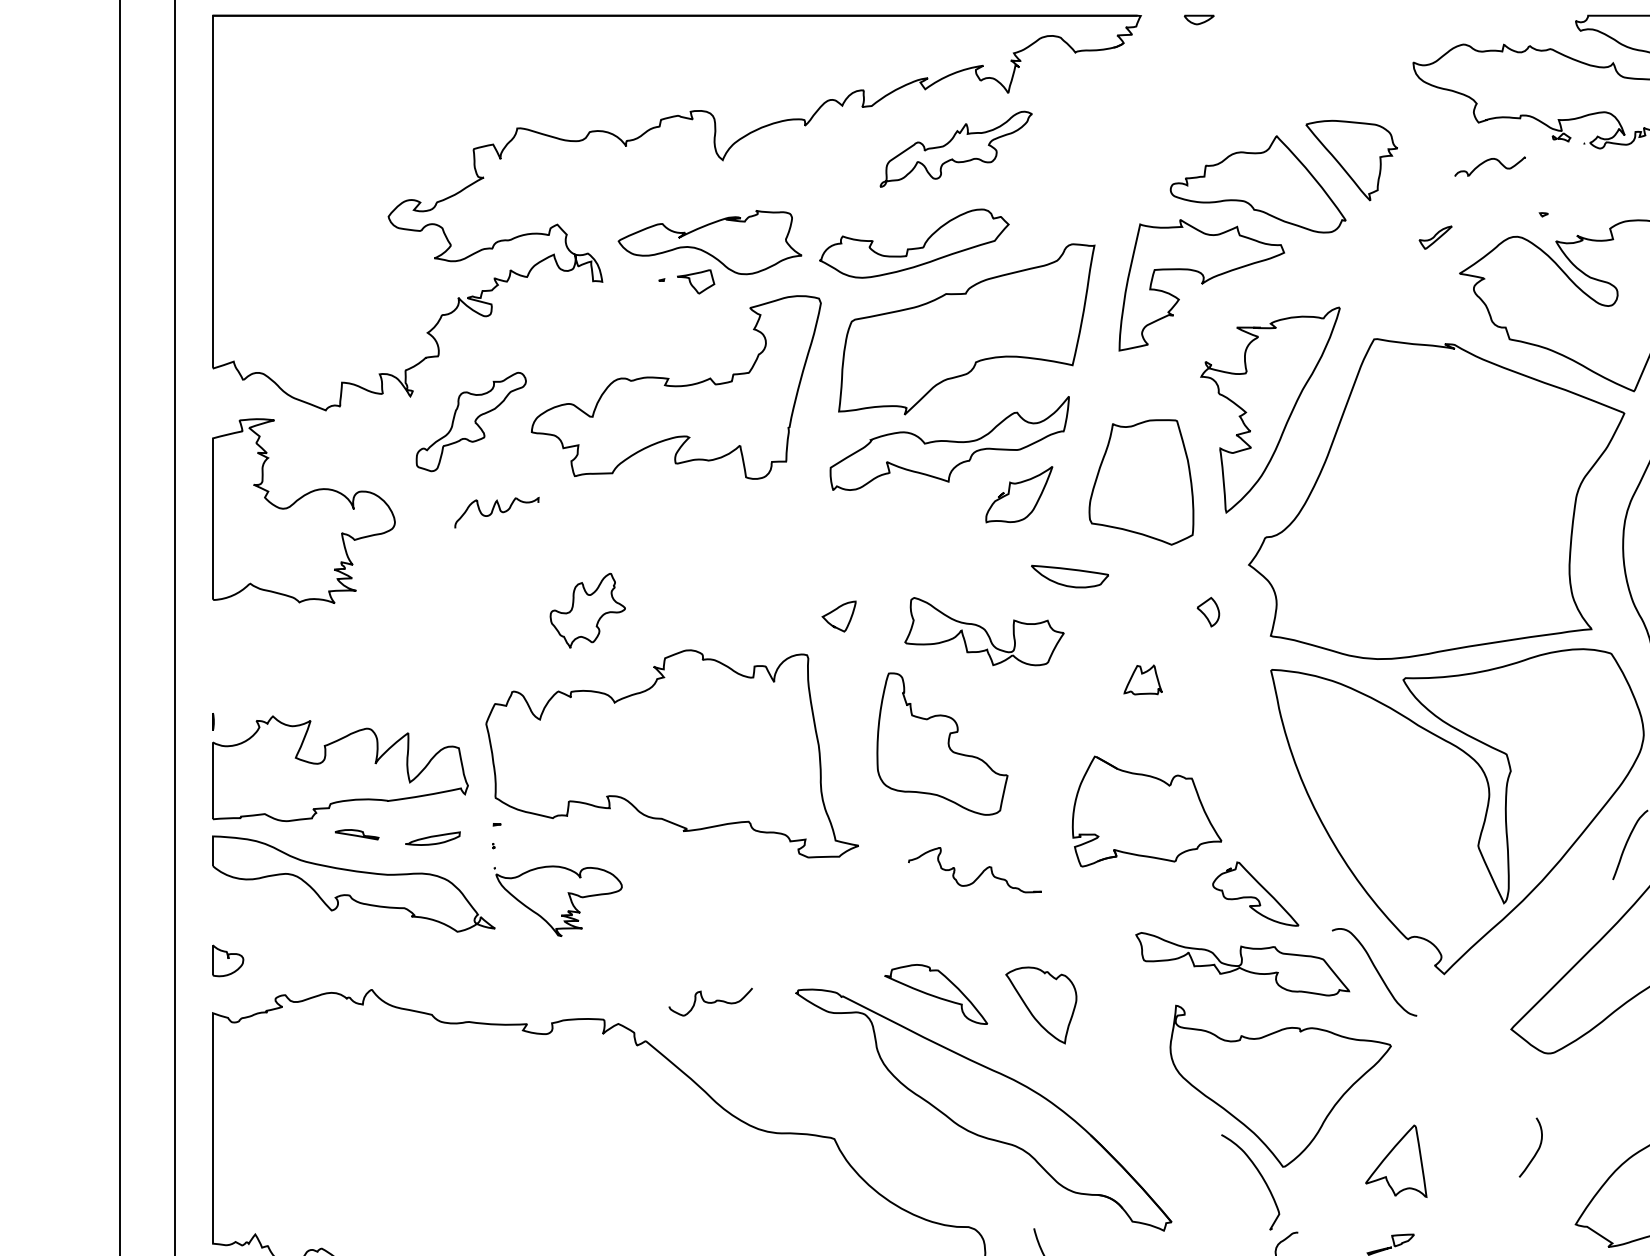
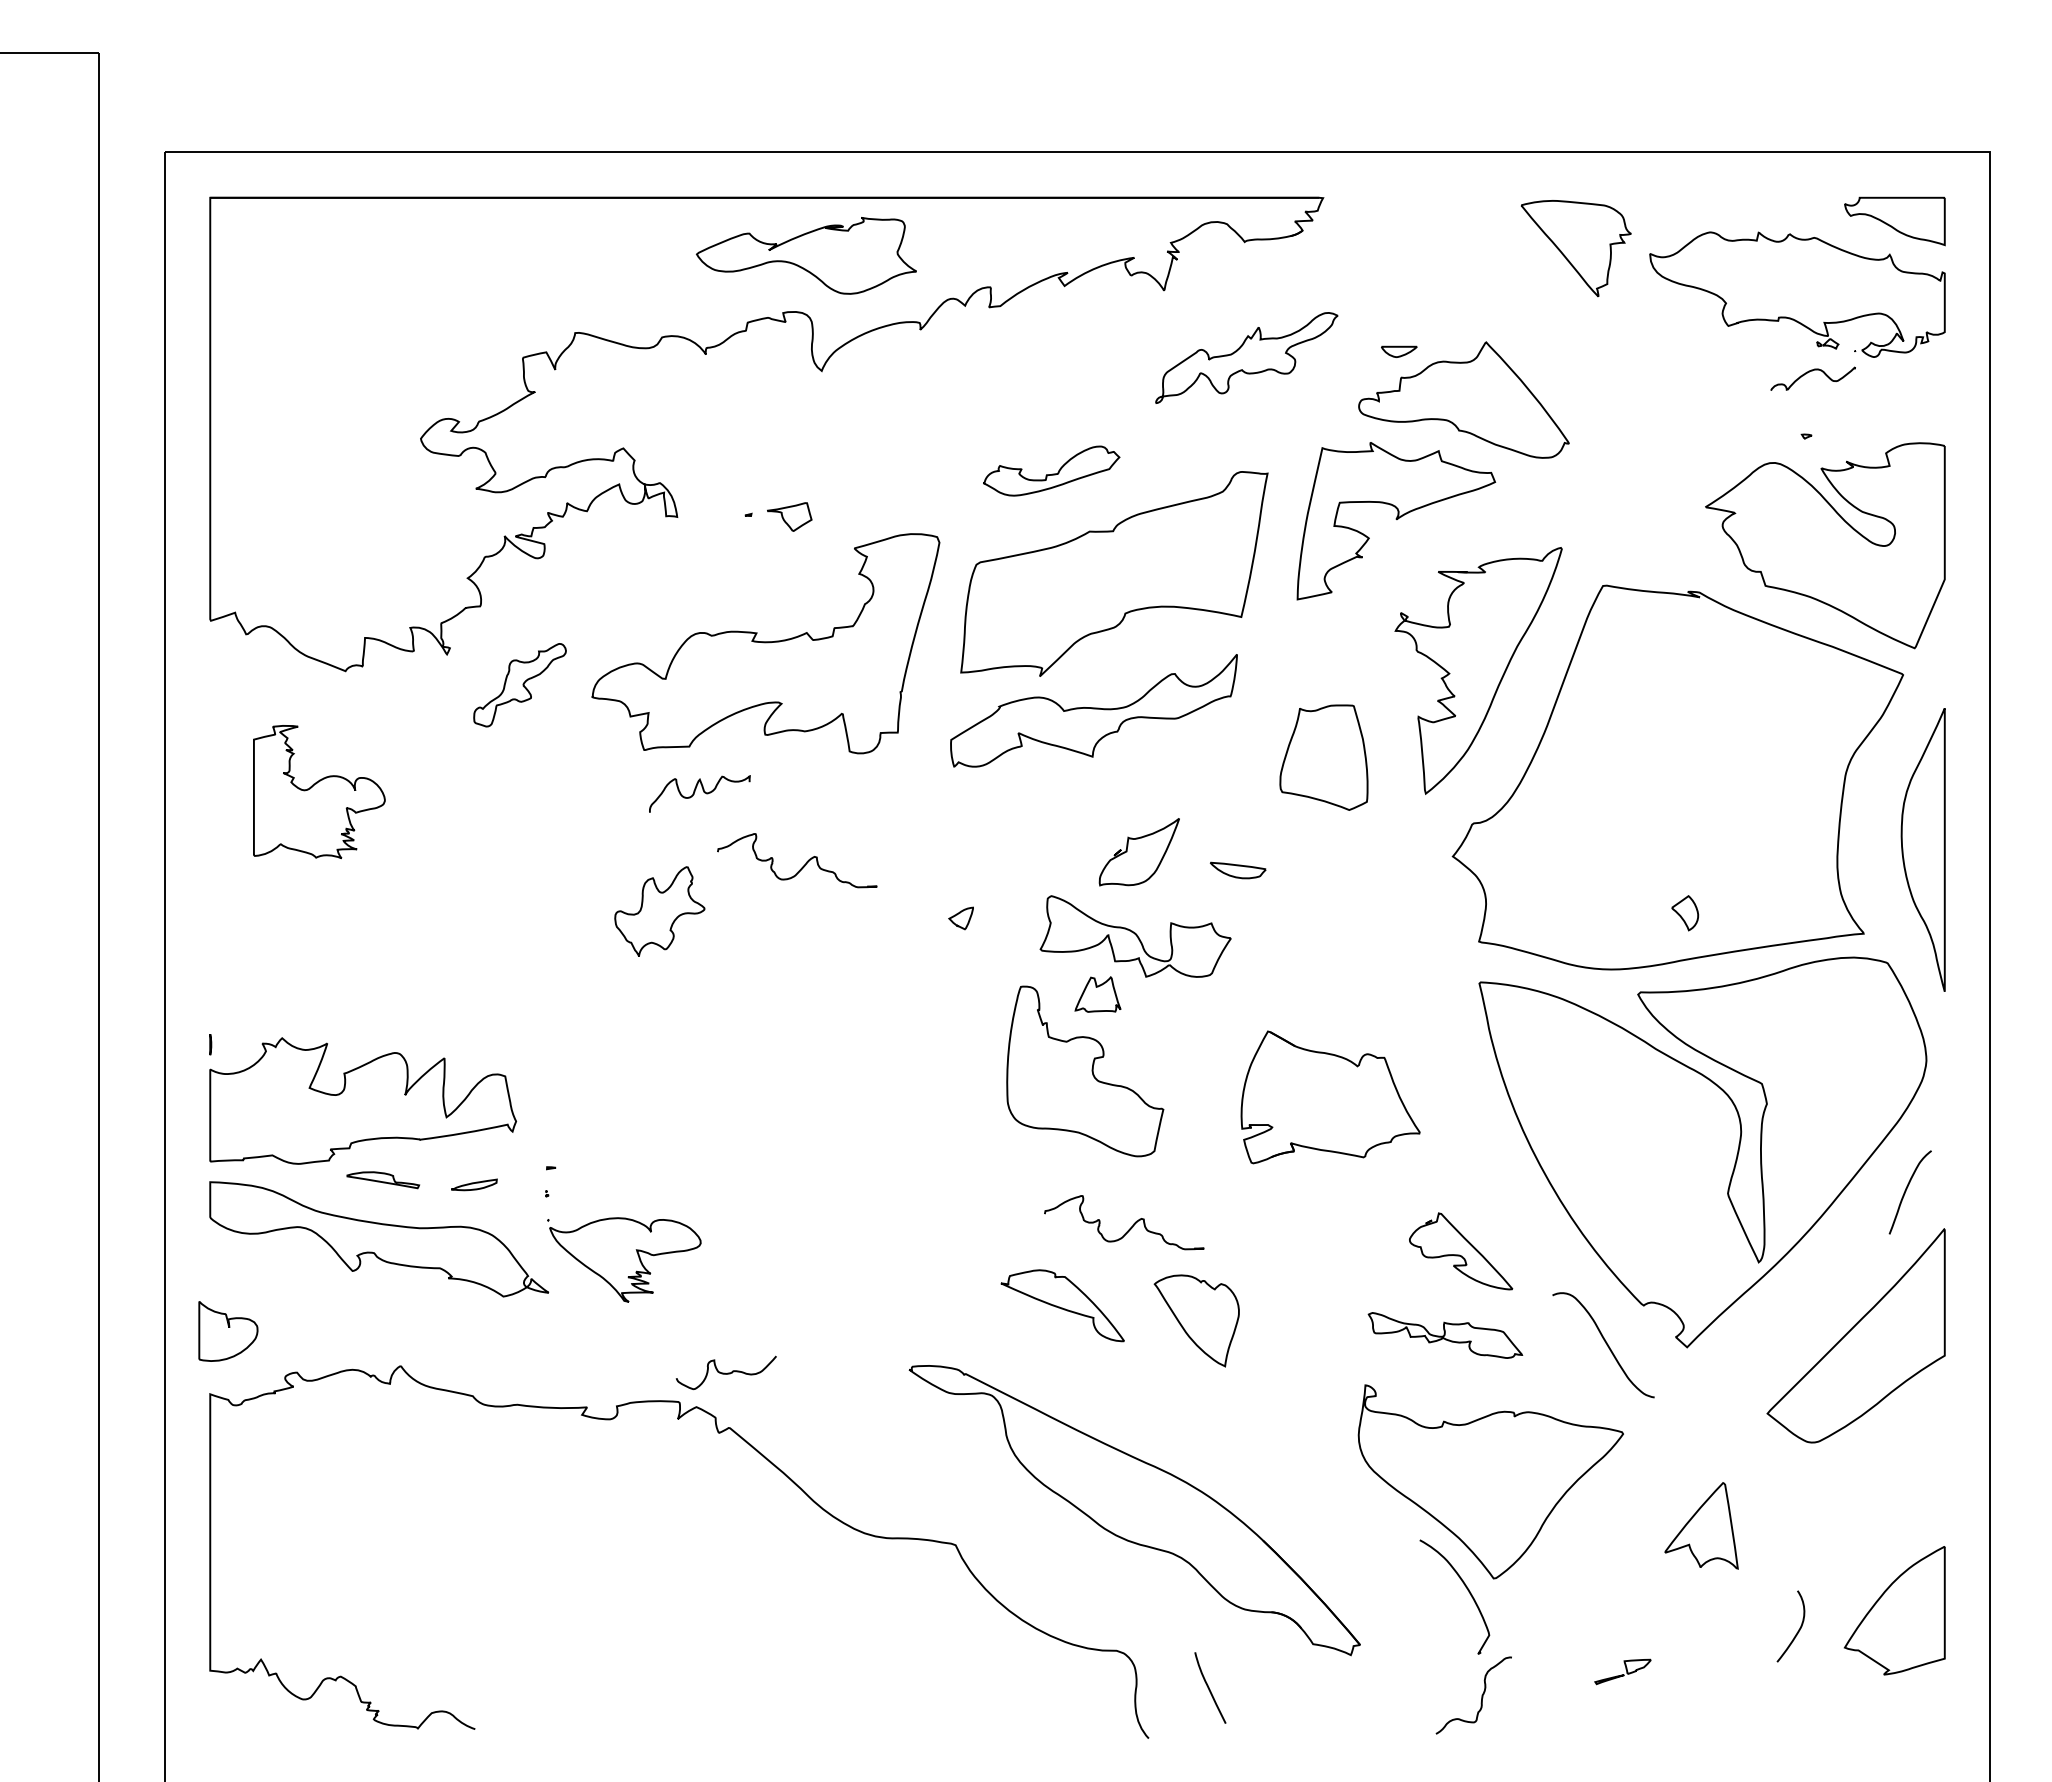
part: (1199, 19) -> (1399, 351), moved
part: (956, 148) -> (1246, 357), moved
part: (1352, 160) -> (1576, 248), moved
curve: (1487, 161) -> (1809, 372), moved
part: (1435, 237) -> (1676, 463), removed
part: (710, 242) -> (806, 255), moved
part: (914, 243) -> (1051, 470), size x0.6
part: (470, 422) -> (519, 685), size x0.7
part: (1141, 482) -> (1323, 757), size x0.7
part: (1018, 494) -> (1138, 852), moved
part: (304, 510) -> (319, 791), size x0.6
curve: (493, 511) -> (695, 792), moved
curve: (707, 572) -> (803, 865), added
part: (1069, 576) -> (1237, 870), size x0.6
part: (1208, 612) -> (1685, 913), moved
part: (838, 616) -> (960, 918), size x0.6
part: (1142, 679) -> (1097, 994), moved
part: (672, 754) -> (761, 1083), removed
part: (1146, 811) -> (1330, 1097), moved
part: (356, 834) -> (382, 1179), size x1.4
part: (433, 838) -> (474, 1184), size x0.7
part: (228, 960) -> (228, 1331), size x1.6
part: (1242, 964) -> (1445, 1335), size x0.6
part: (936, 994) -> (1062, 1305), moved
curve: (710, 1001) -> (725, 1372), moved
part: (1041, 1005) -> (1196, 1320), moved
curve: (1535, 1152) -> (1796, 1632), moved
part: (1396, 1160) -> (1701, 1525), moved

